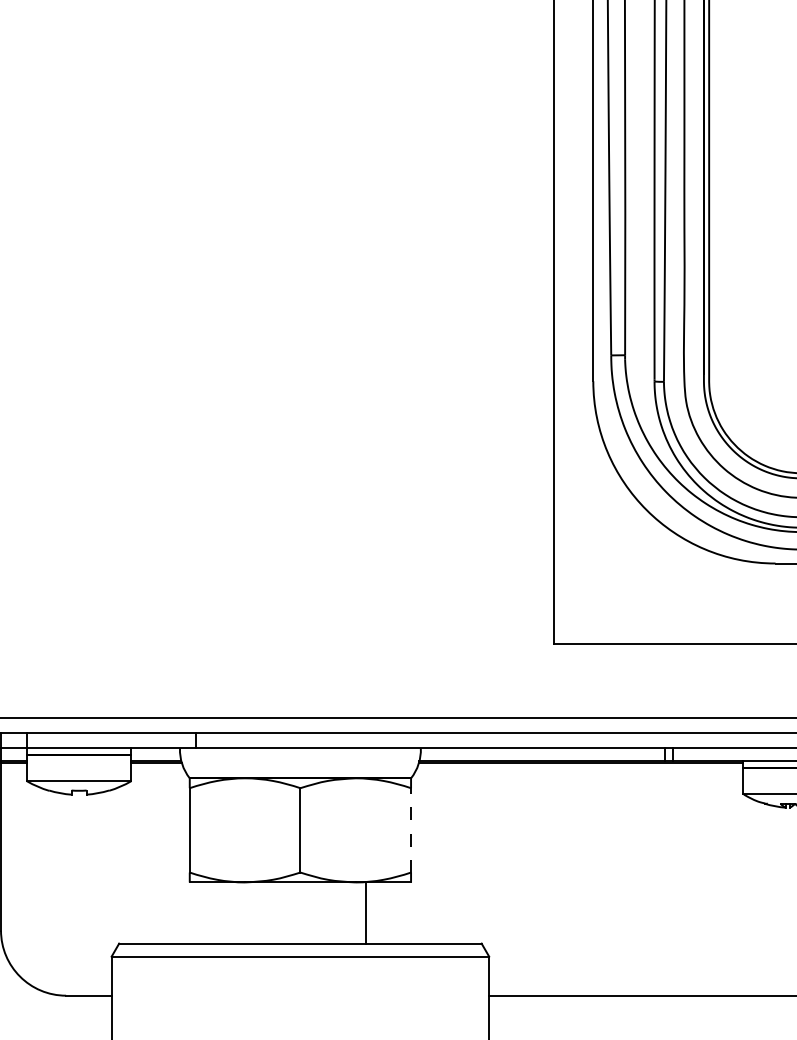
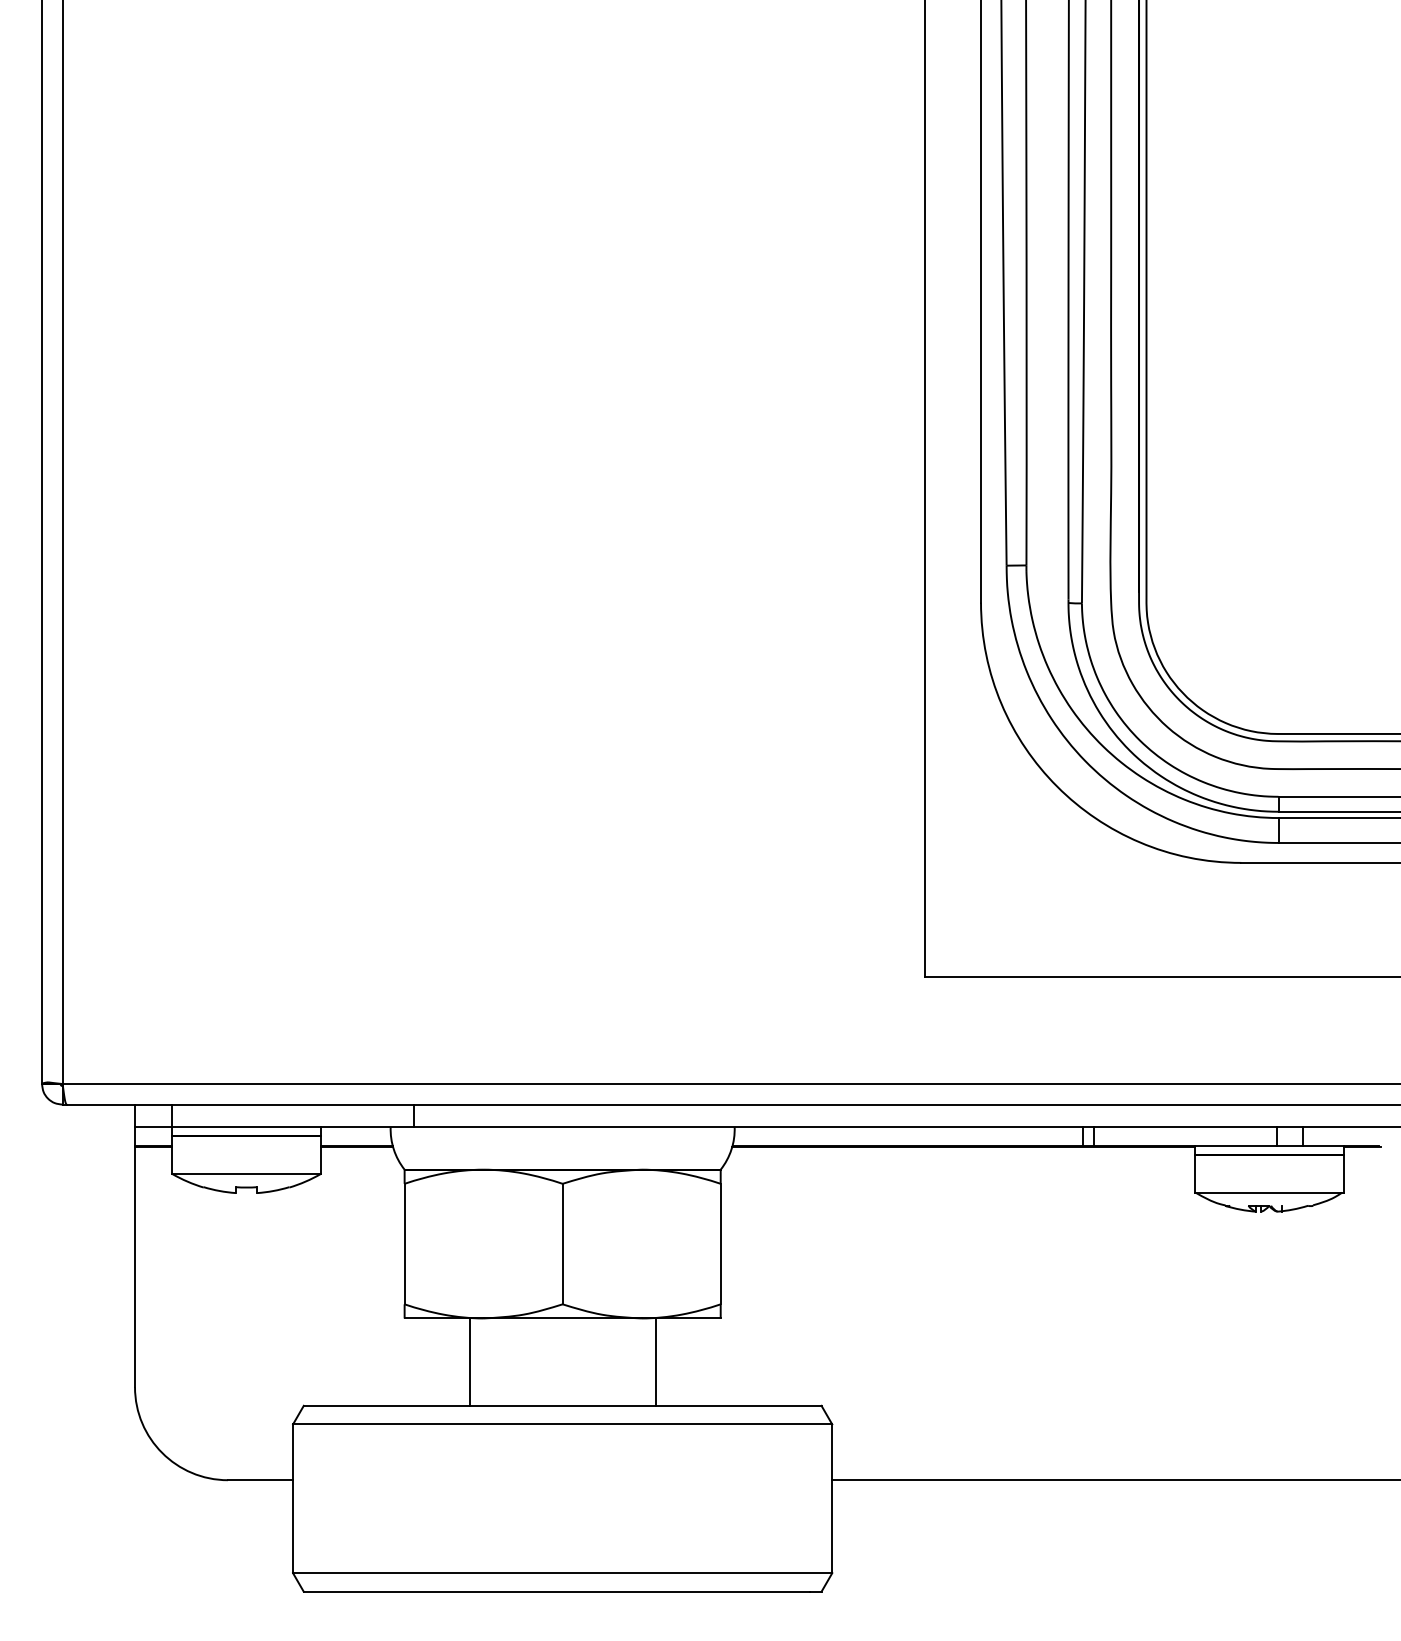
line: (410, 829) -> (720, 1243), dashed -> solid
line: (235, 912) -> (469, 1361), added

